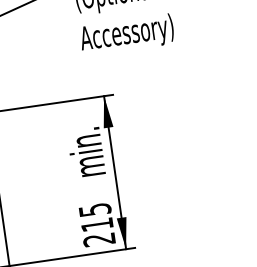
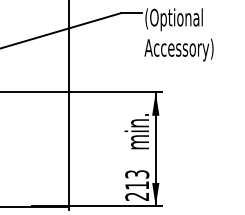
text: (94, 210) -> (136, 174), 215 -> 213

